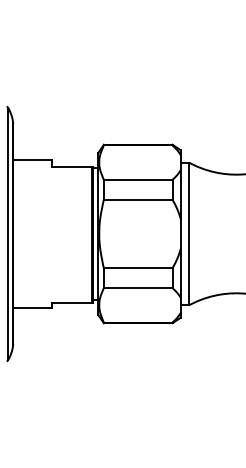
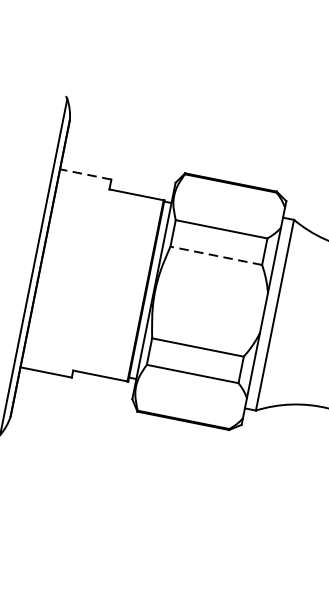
line: (31, 159) -> (84, 173), solid -> dashed
line: (137, 199) -> (215, 255), solid -> dashed

